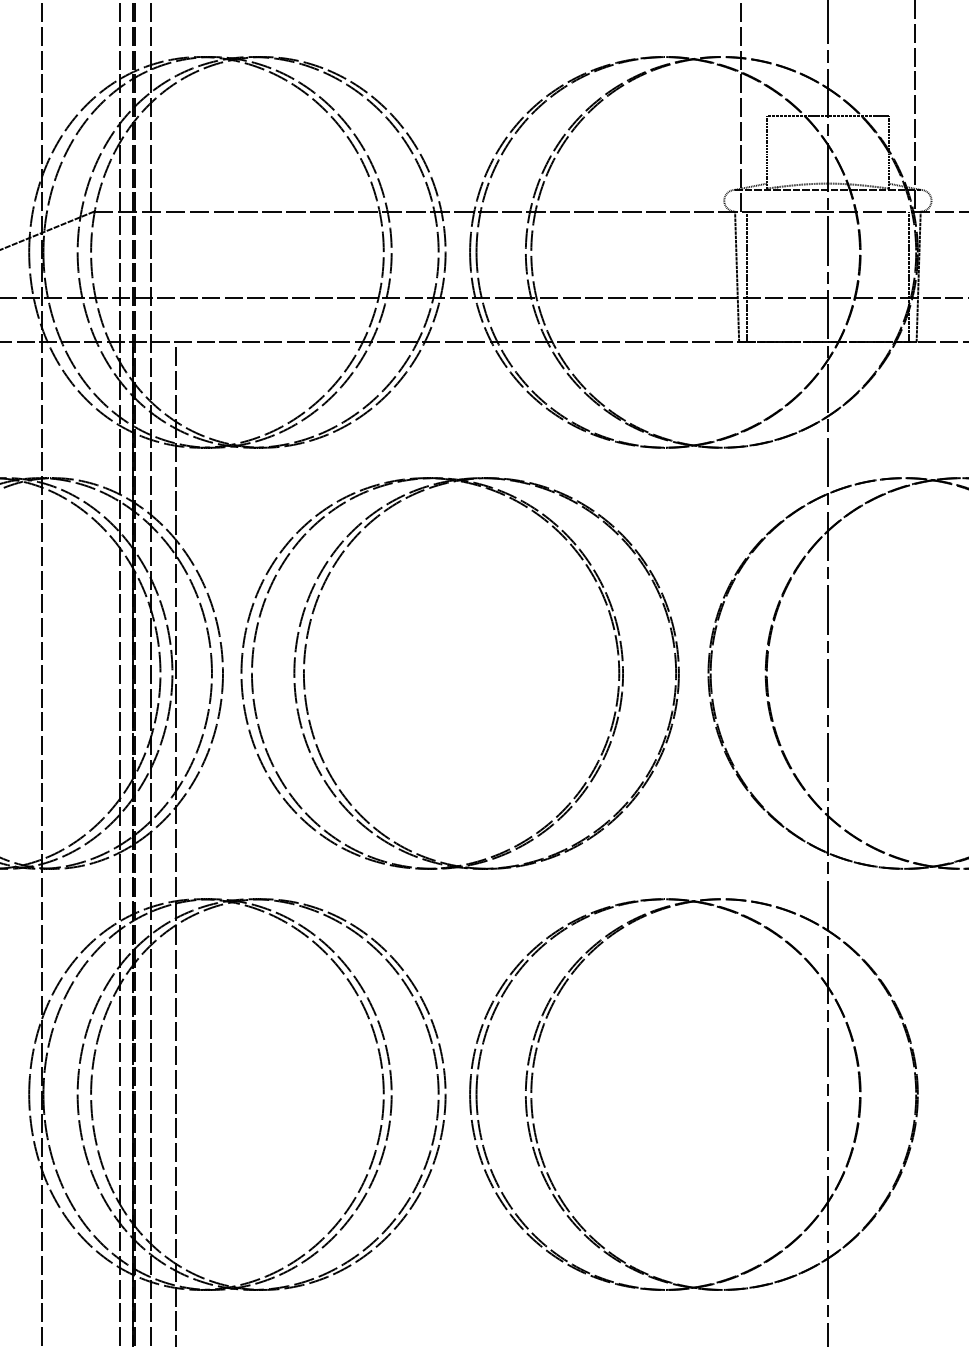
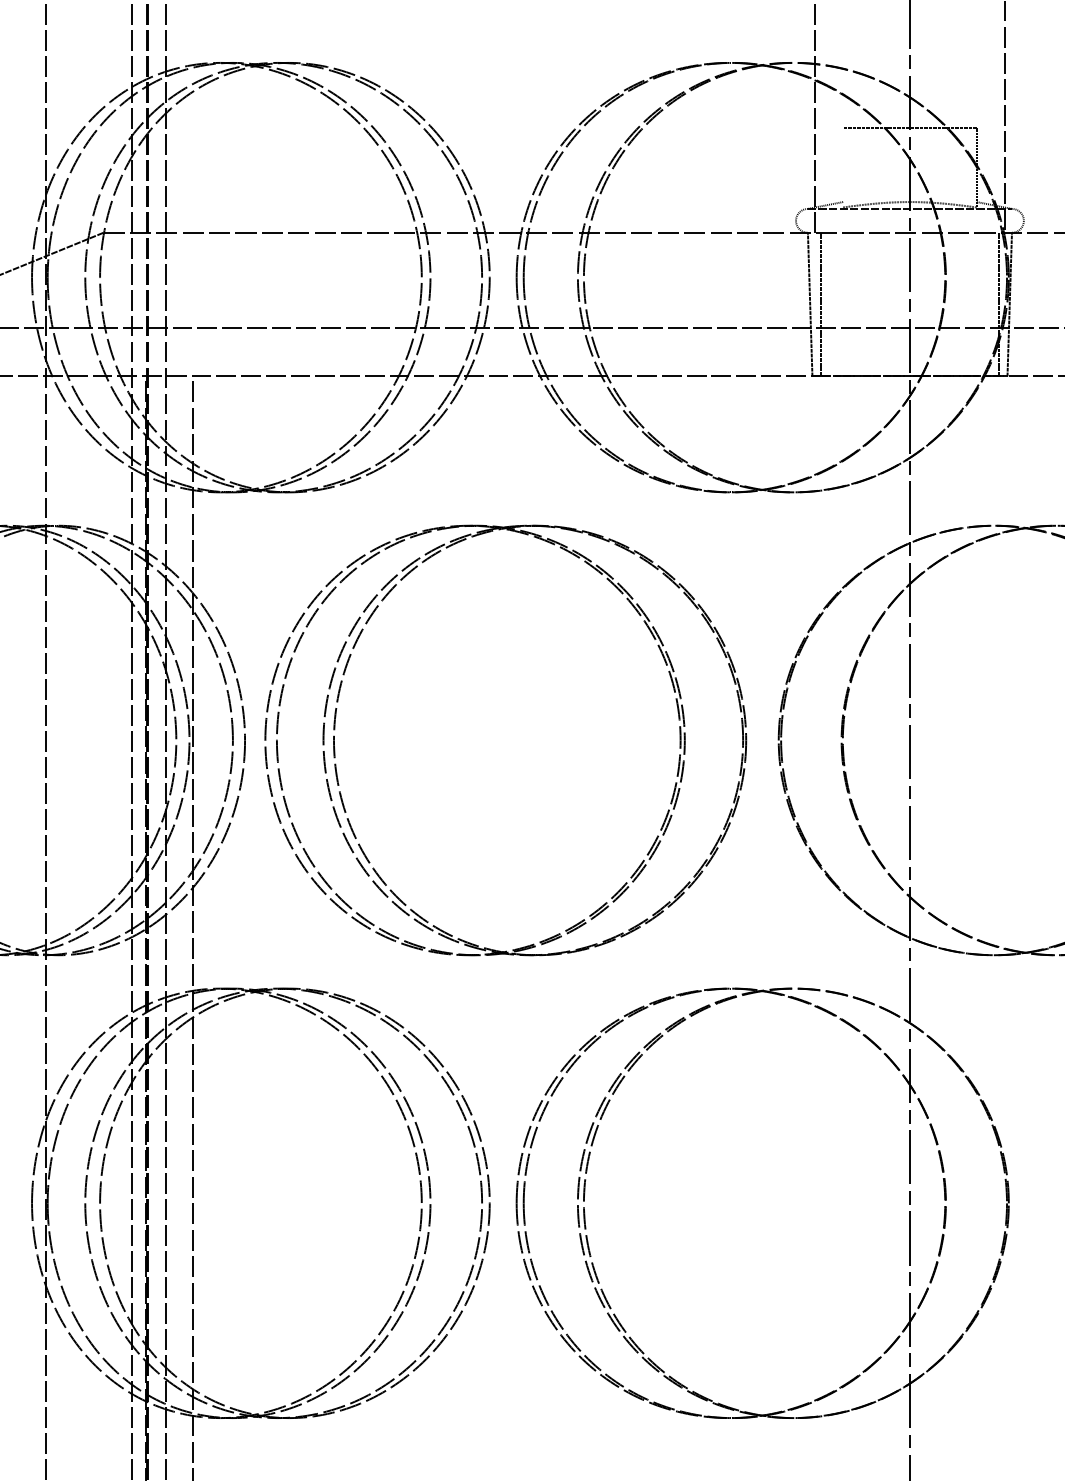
line: (767, 152) -> (843, 167), removed

